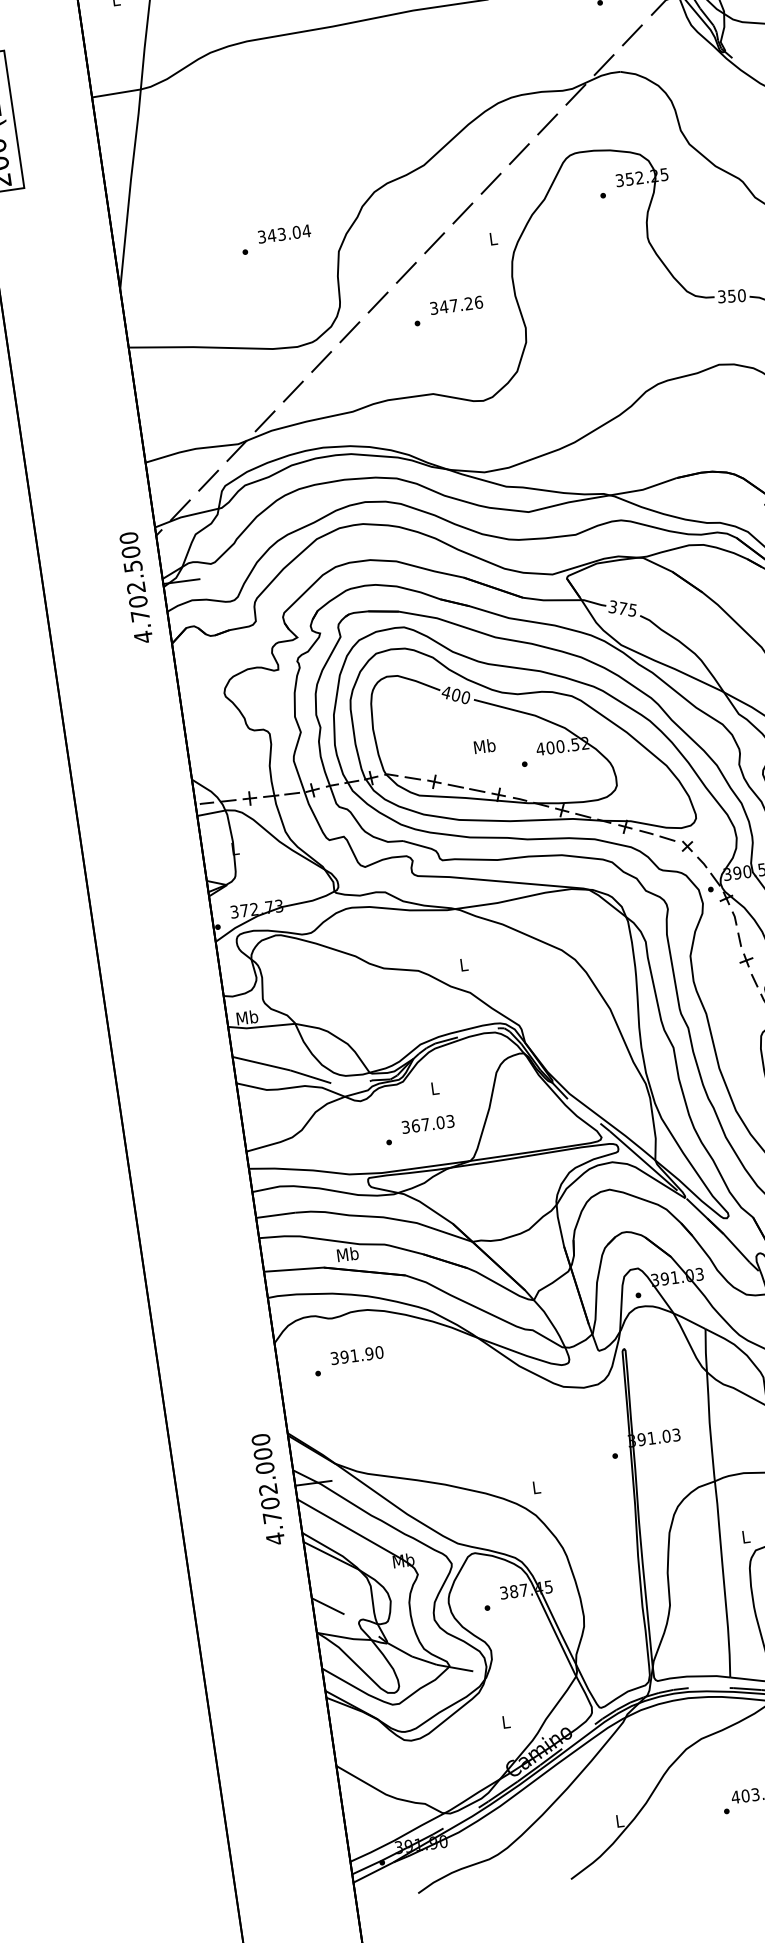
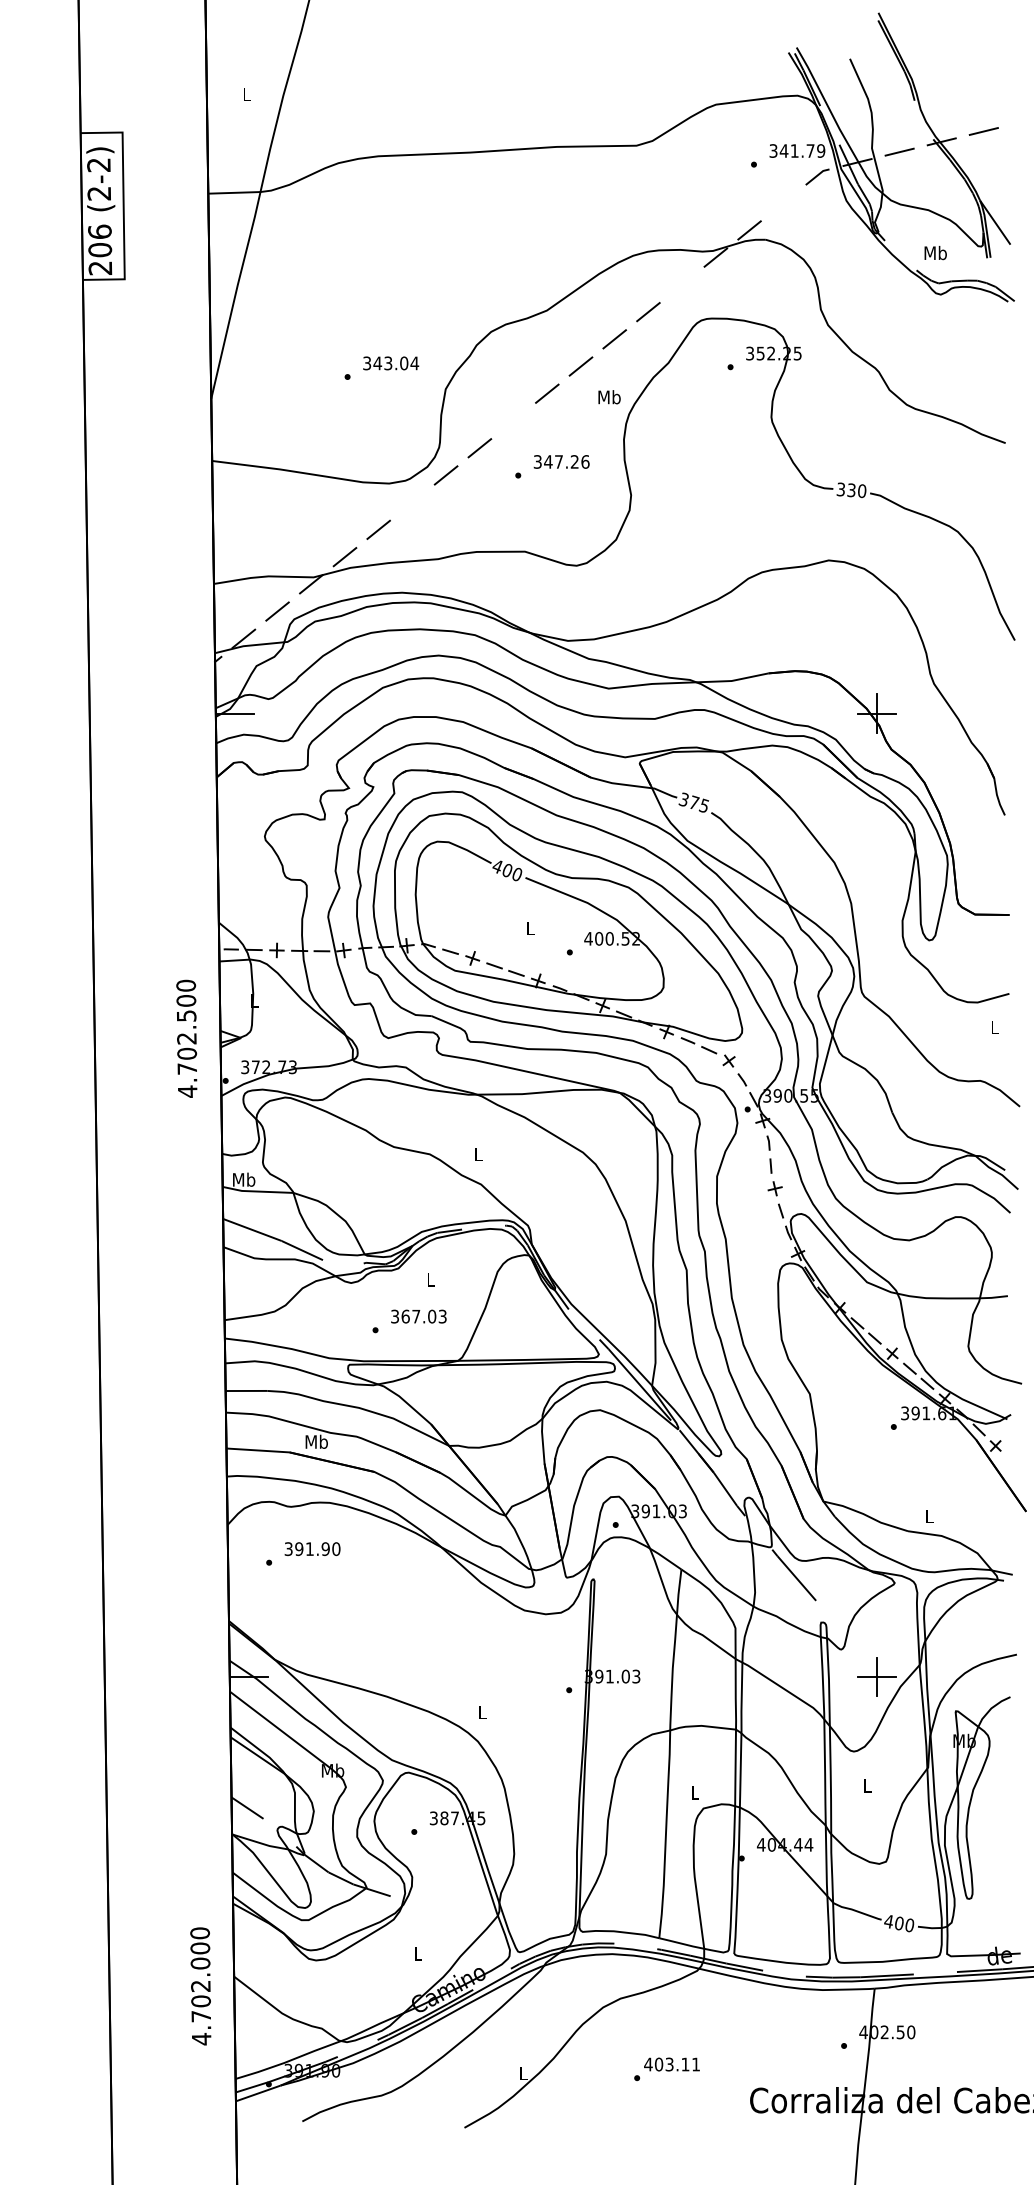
line: (632, 35) -> (783, 203), removed
line: (546, 124) -> (681, 284), removed
text: (493, 239) -> (609, 397), L -> Mb
line: (406, 272) -> (513, 420), removed
text: (731, 295) -> (851, 489), 350 -> 330
line: (321, 361) -> (412, 502), removed
text: (135, 587) -> (186, 1038), moved
text: (484, 746) -> (530, 928), Mb -> L
text: (267, 1489) -> (200, 1986), moved

